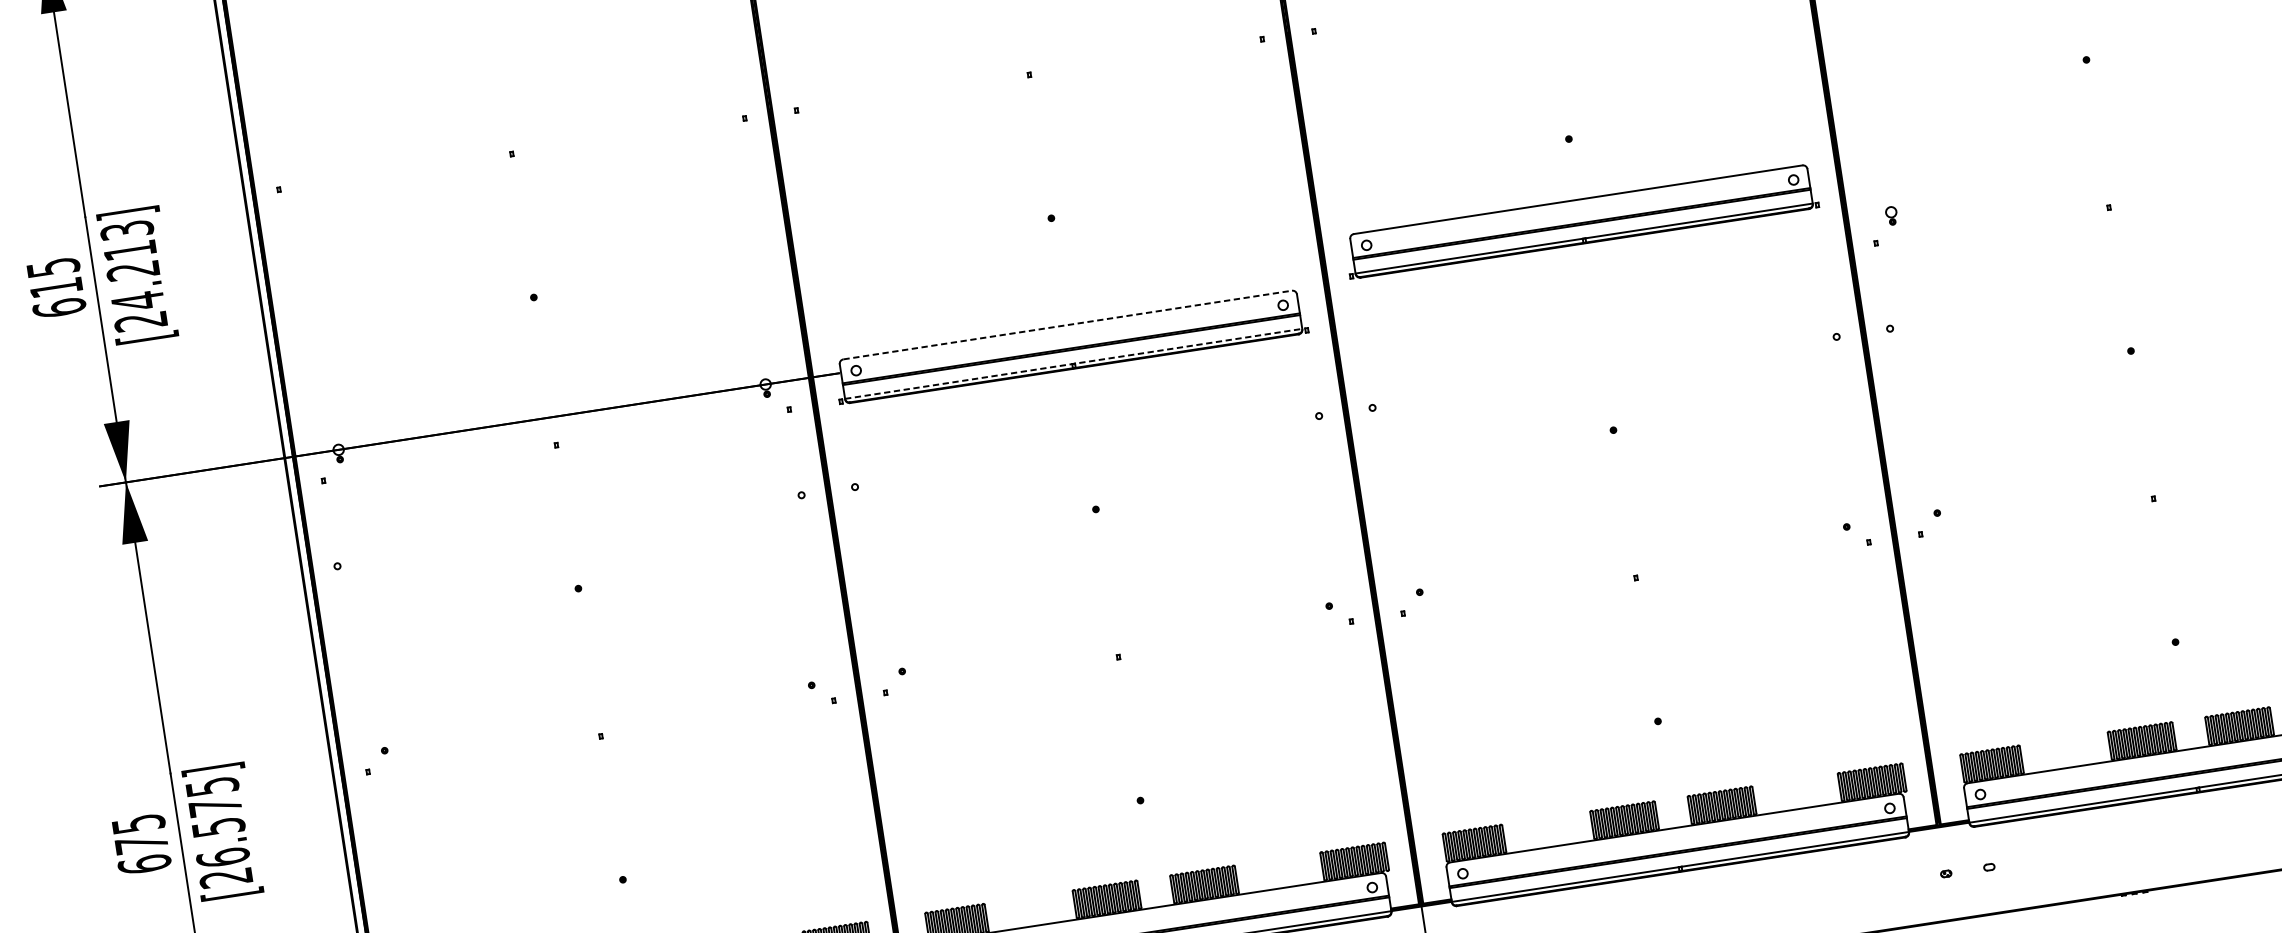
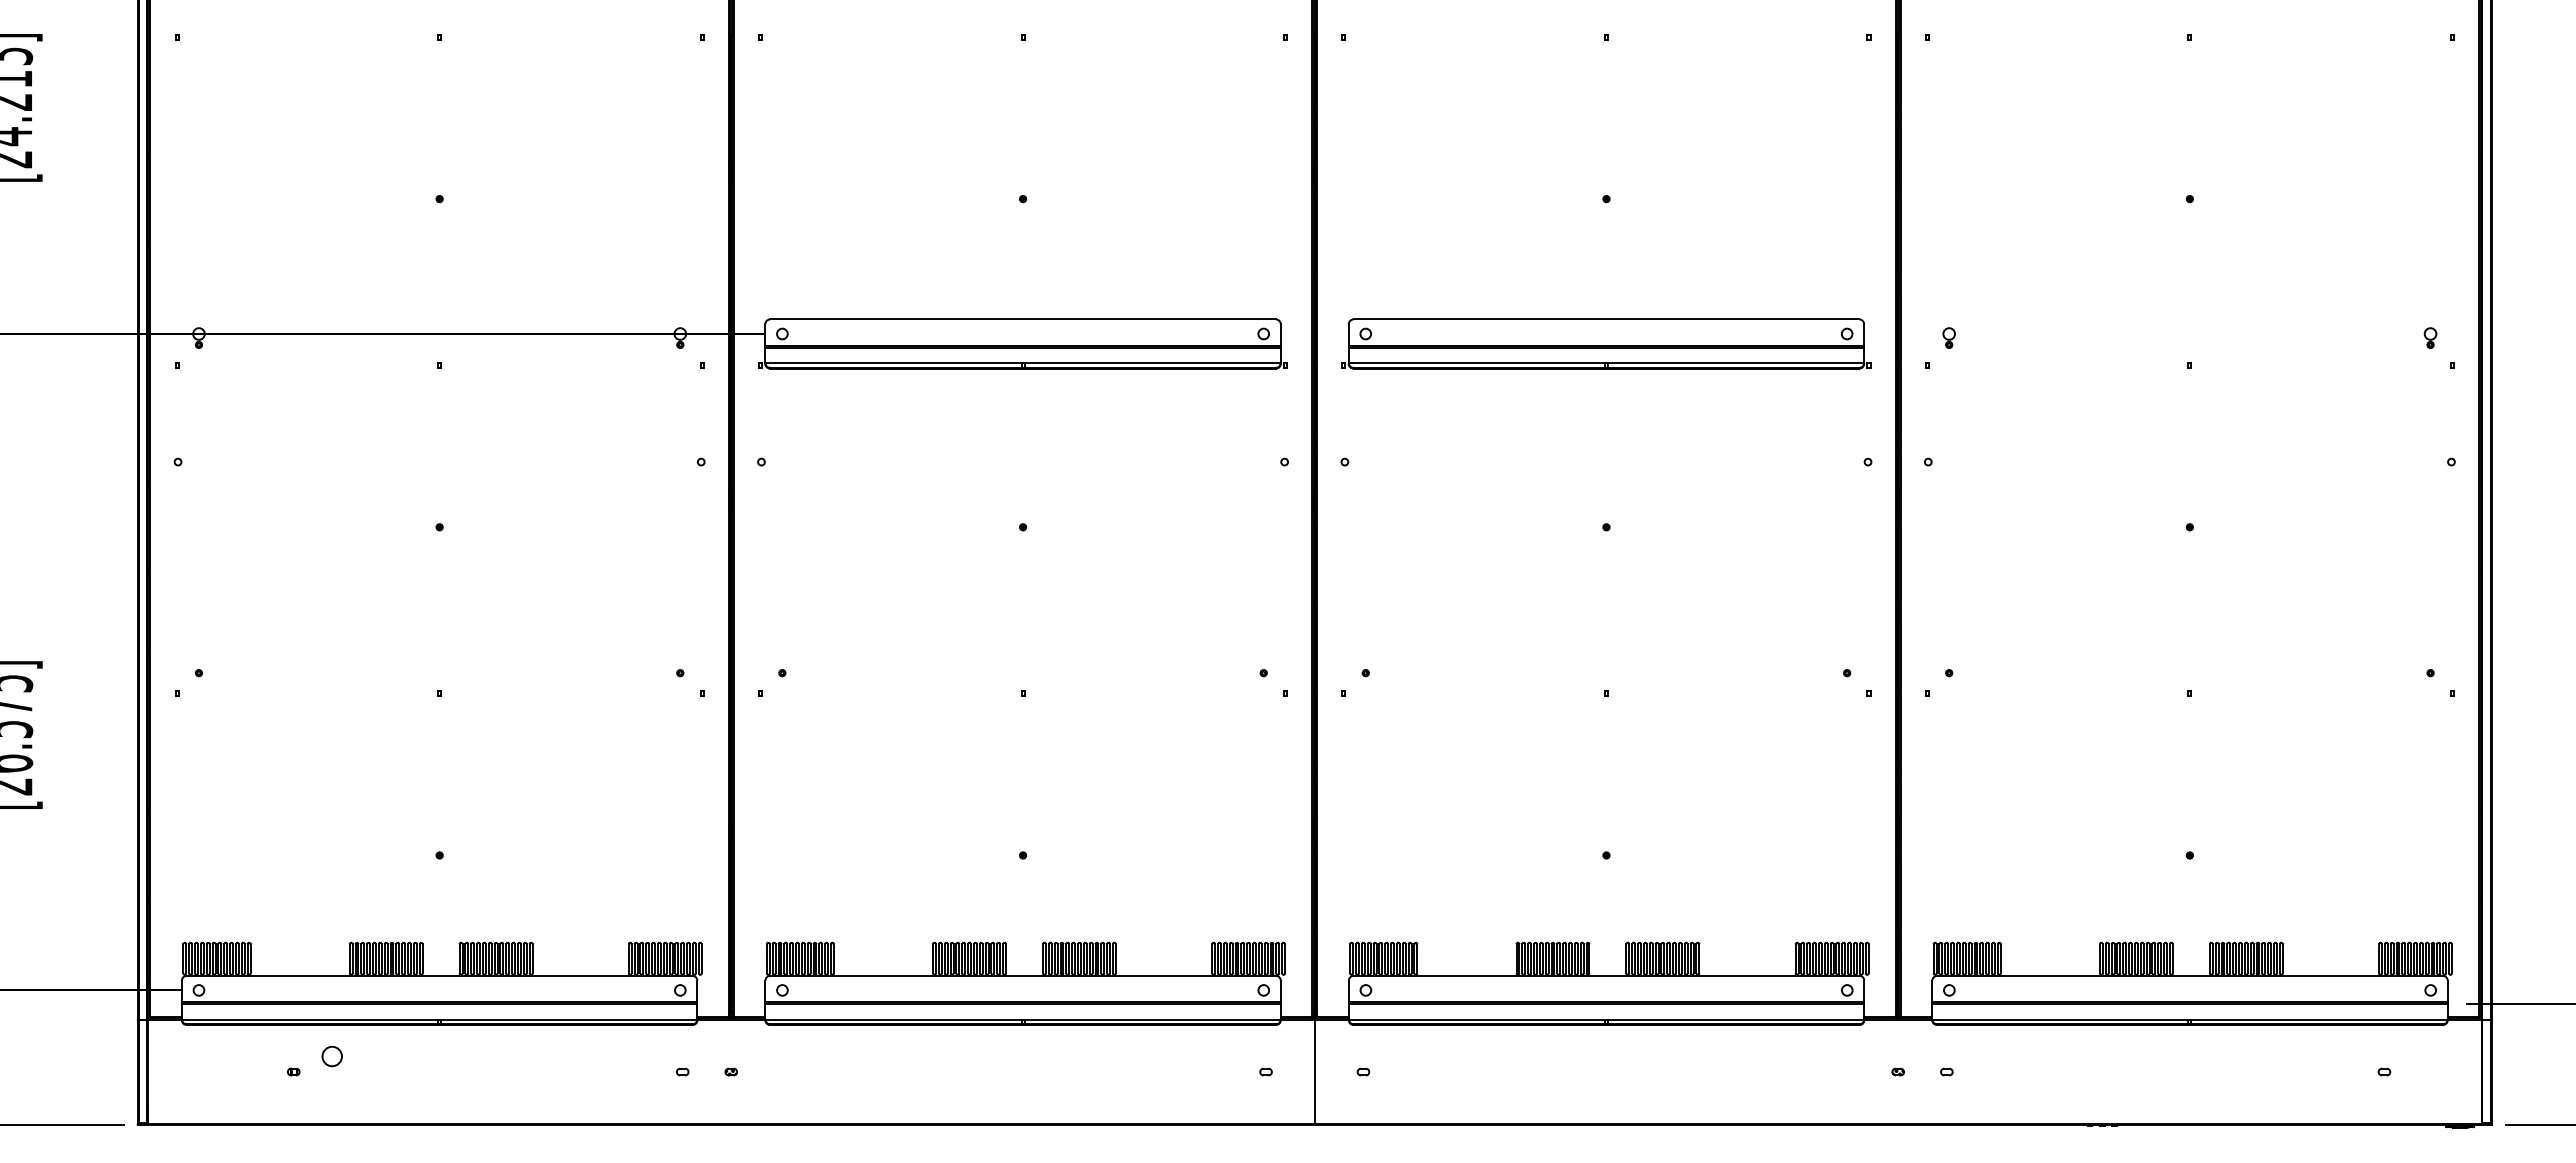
part: (1581, 221) -> (1606, 343), moved
line: (1068, 325) -> (1023, 319), dashed -> solid
line: (1074, 364) -> (1023, 363), dashed -> solid

